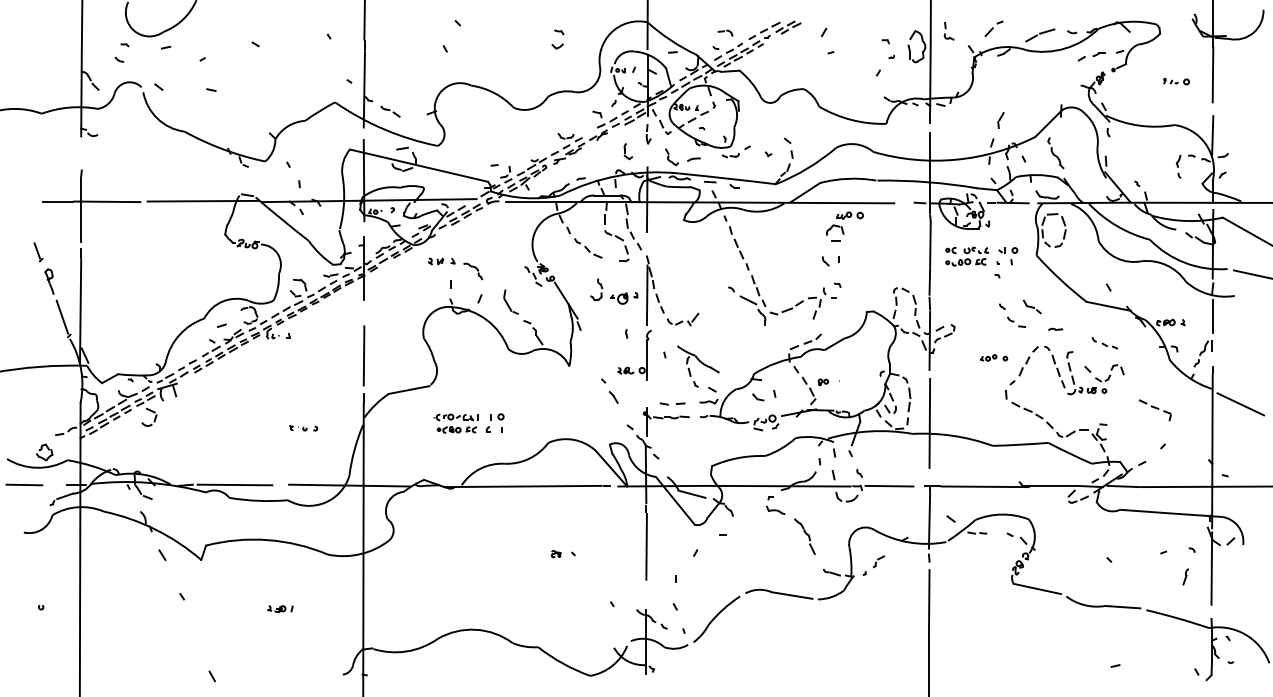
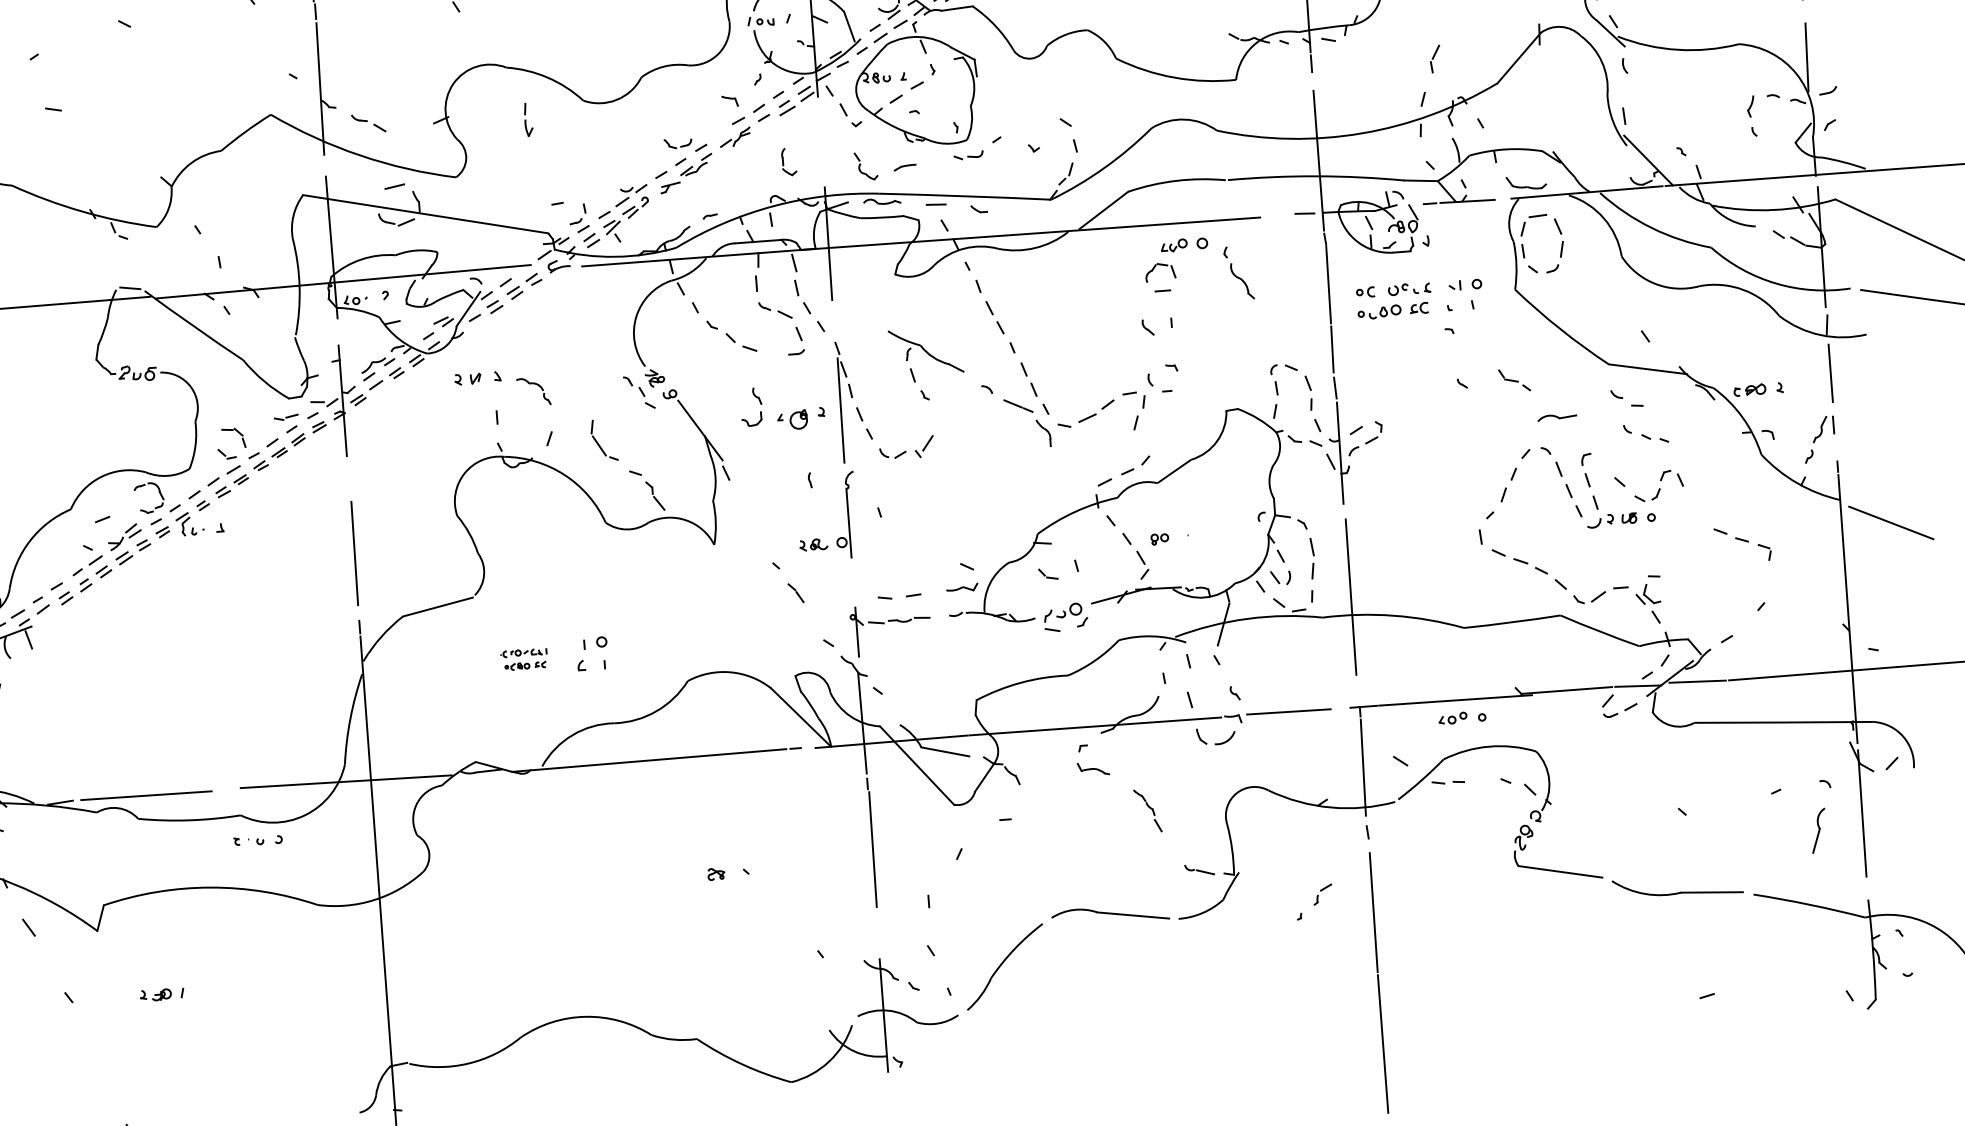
part: (648, 134) -> (528, 120), moved
part: (1055, 153) -> (1238, 273), moved
part: (1016, 321) -> (1626, 397), moved
part: (1055, 328) -> (1557, 414), size x1.6
part: (994, 357) -> (1463, 716), moved
part: (698, 366) -> (927, 363), moved
part: (455, 423) -> (523, 659), size x0.6
part: (303, 428) -> (257, 840), moved
part: (804, 536) -> (1147, 810), size x0.7
part: (873, 565) -> (1313, 901), moved
part: (1185, 576) -> (1817, 830), size x1.6
part: (280, 608) -> (162, 993), moved

